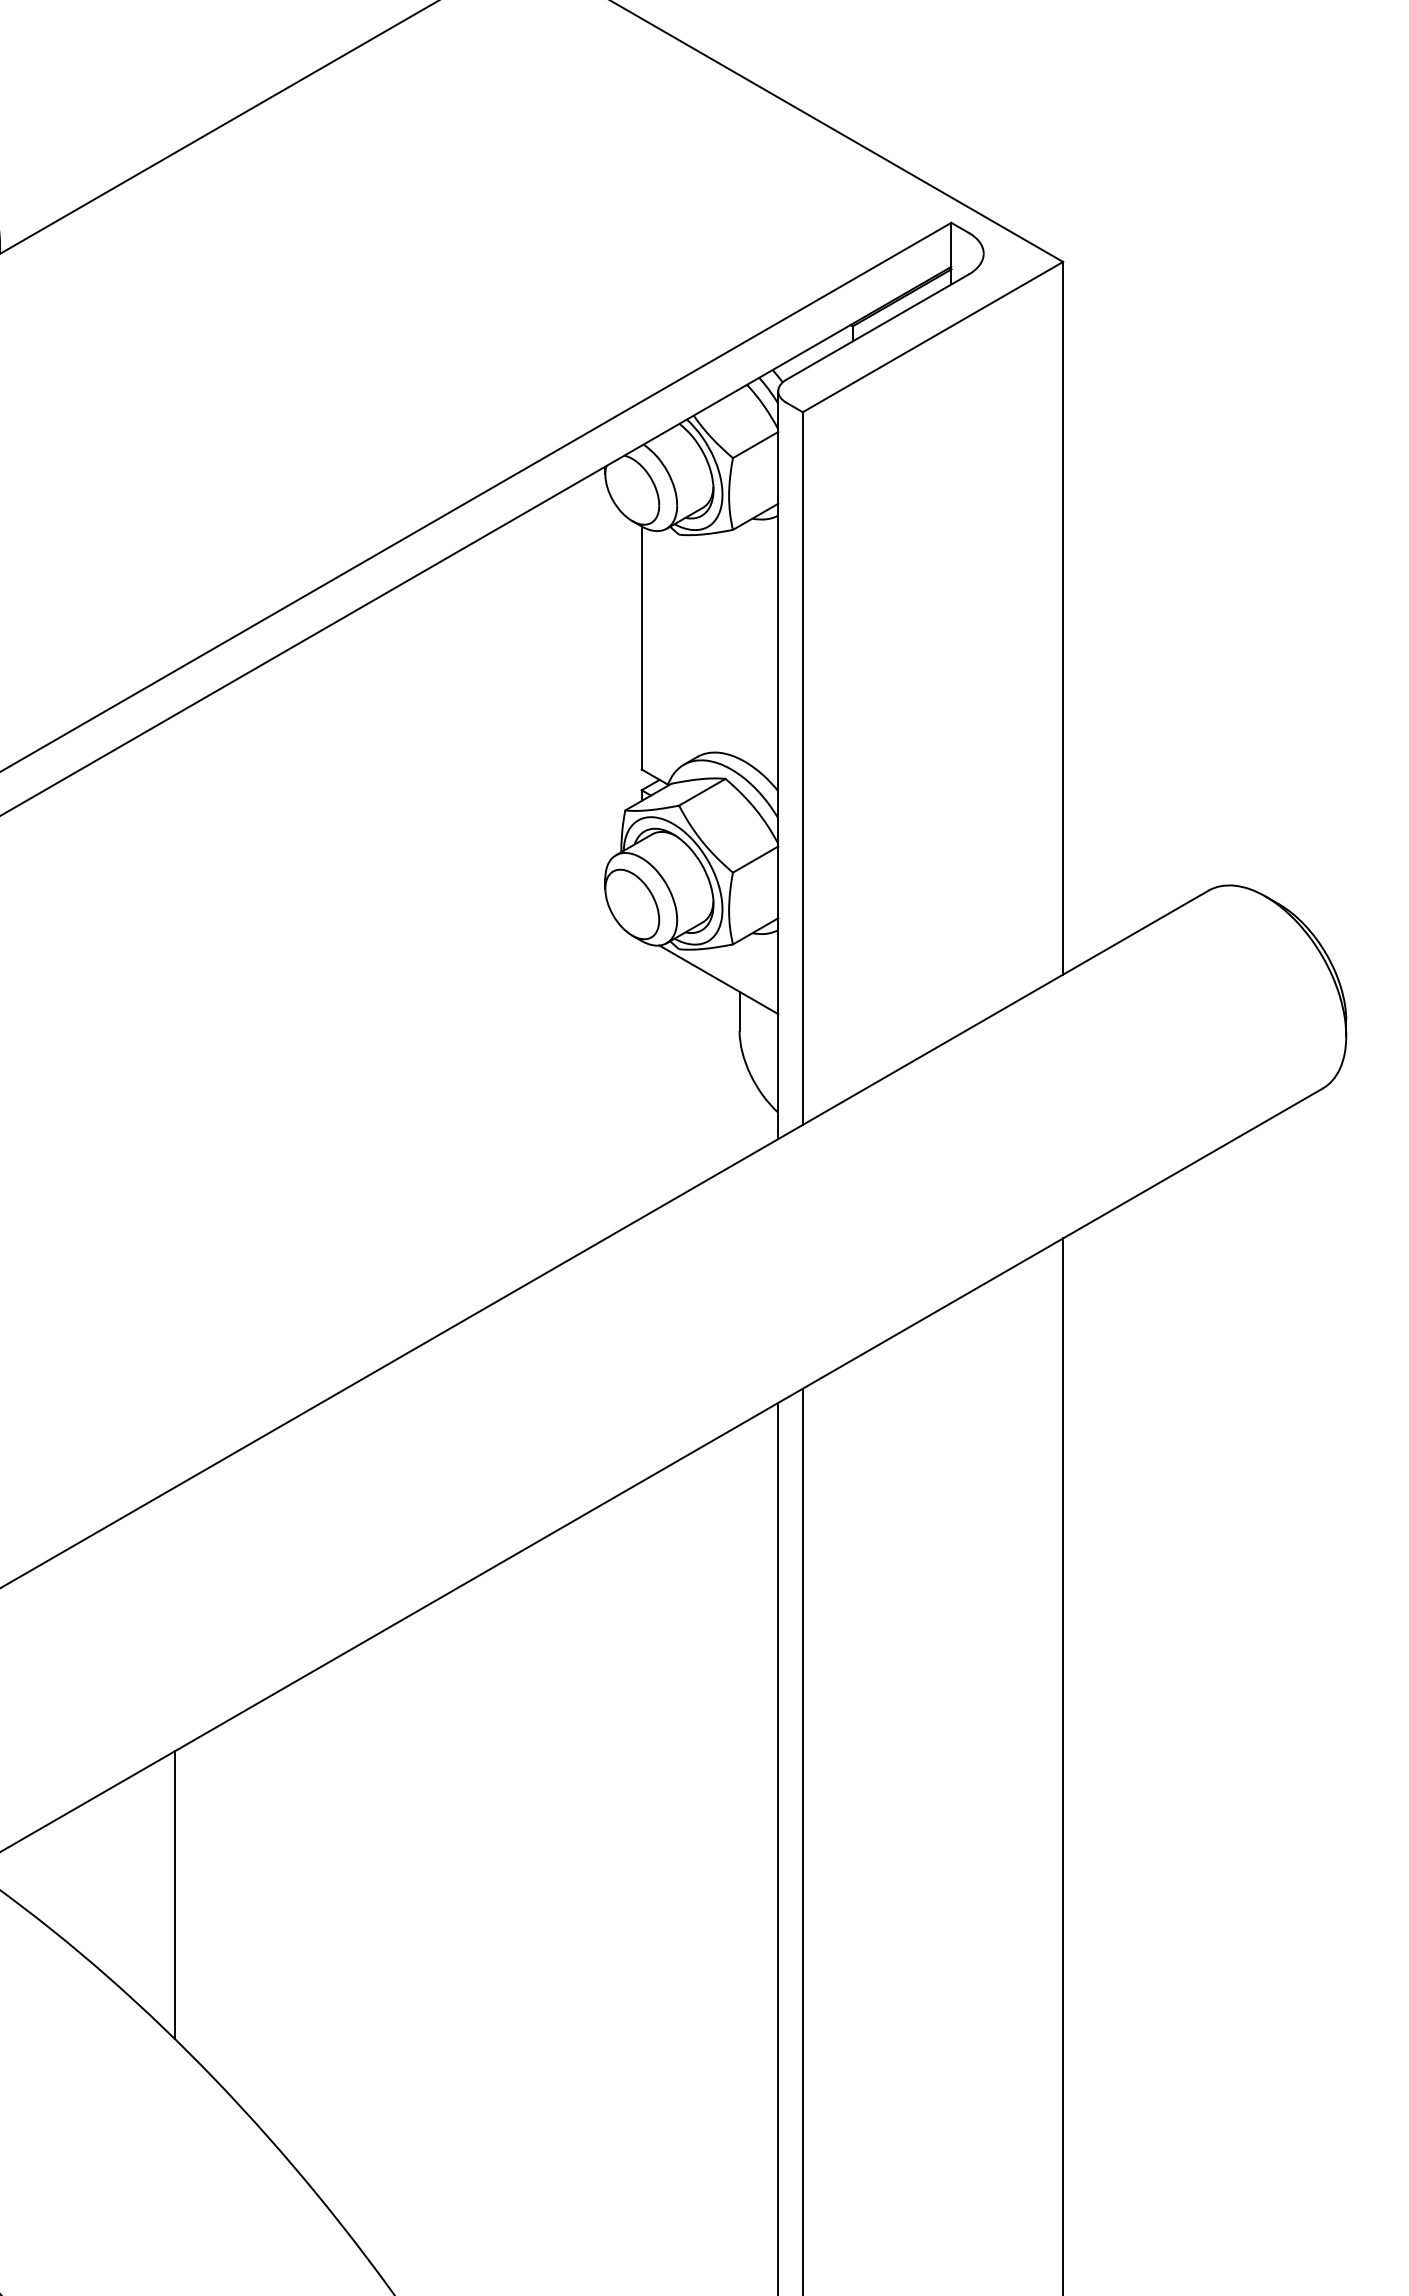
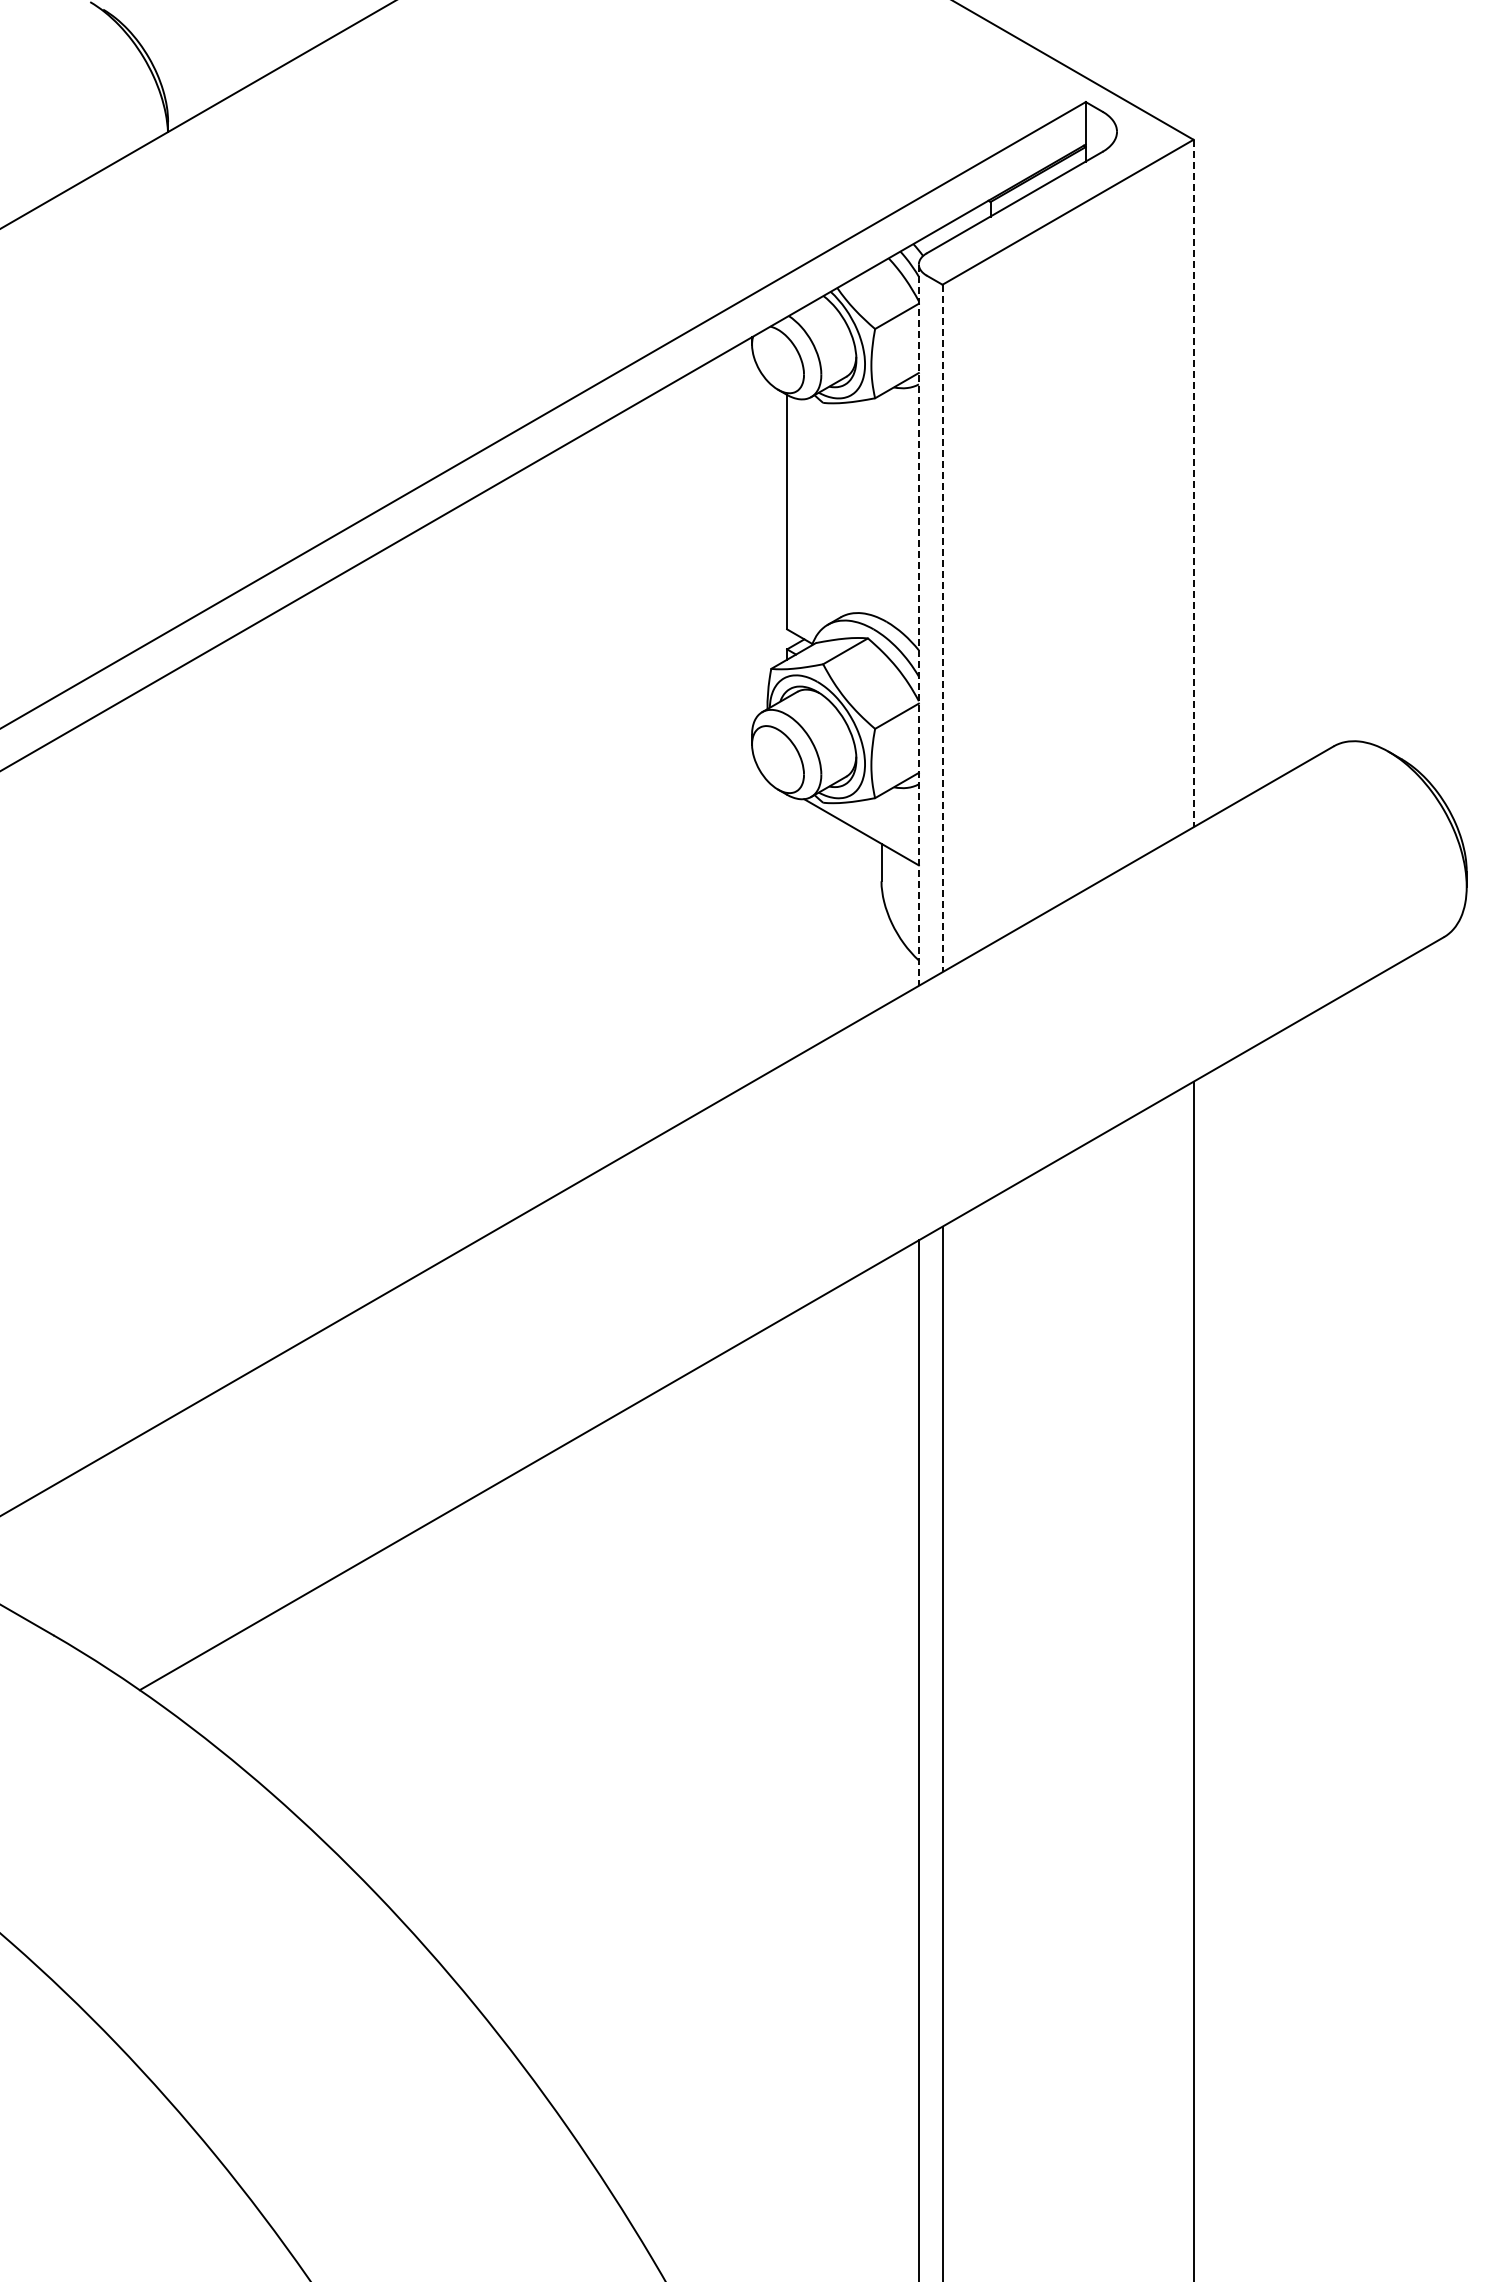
line: (1063, 618) -> (1193, 483), solid -> dashed
line: (777, 765) -> (918, 625), solid -> dashed
line: (802, 768) -> (942, 628), solid -> dashed
line: (174, 1894) -> (336, 1714), removed

